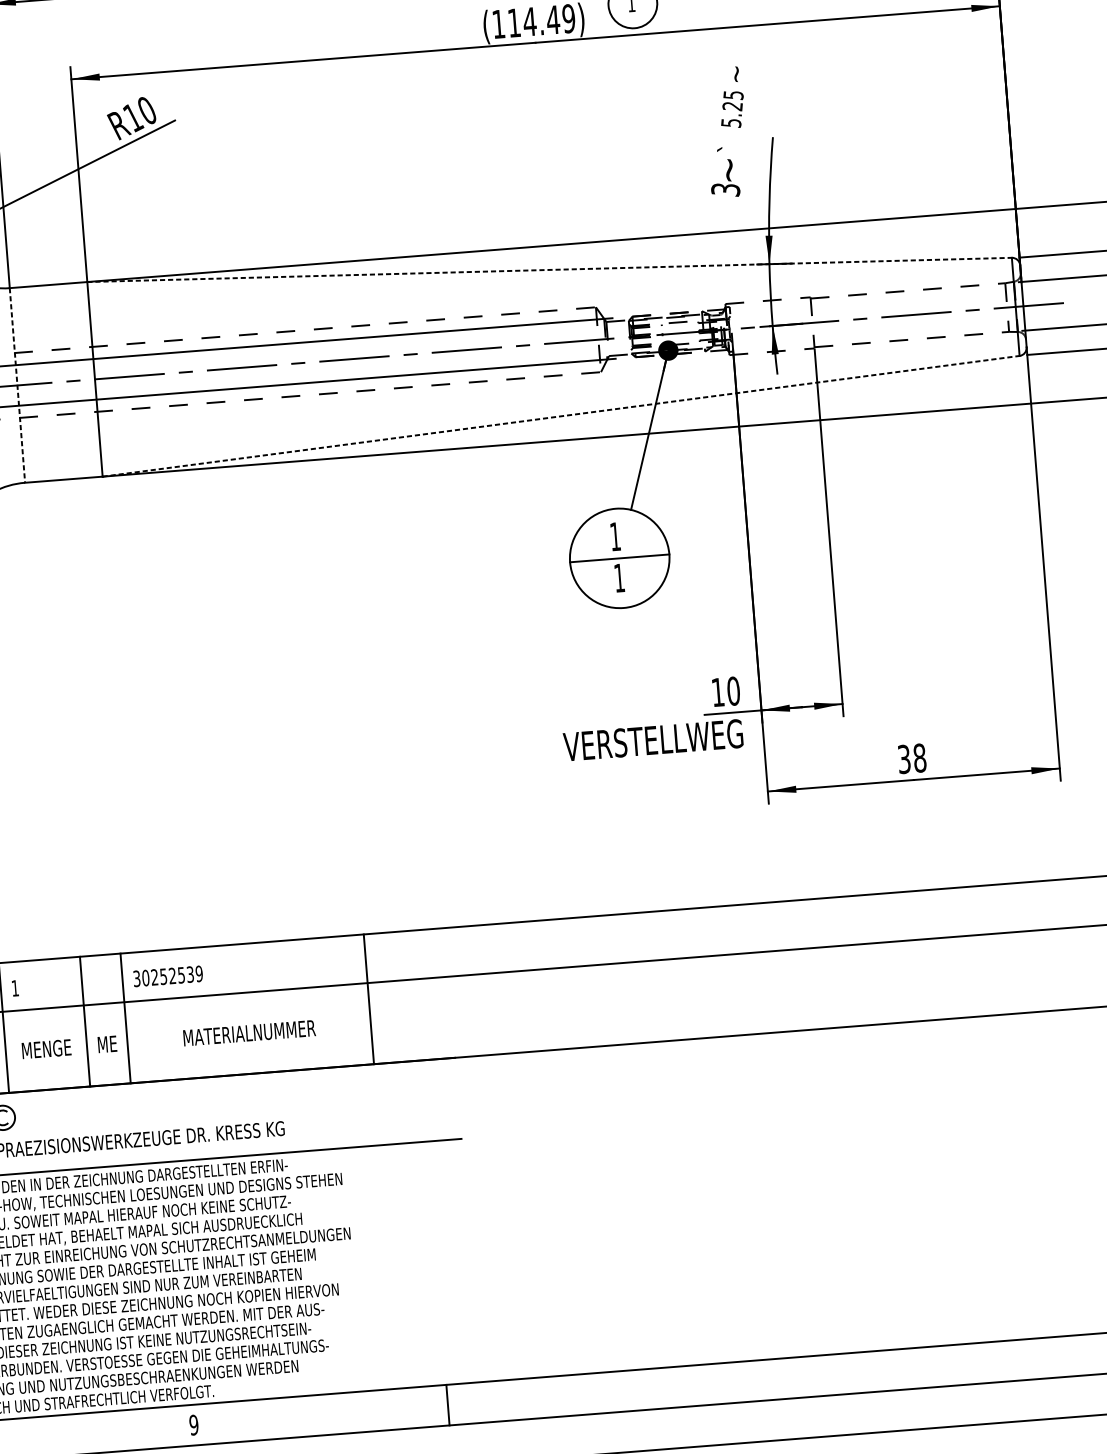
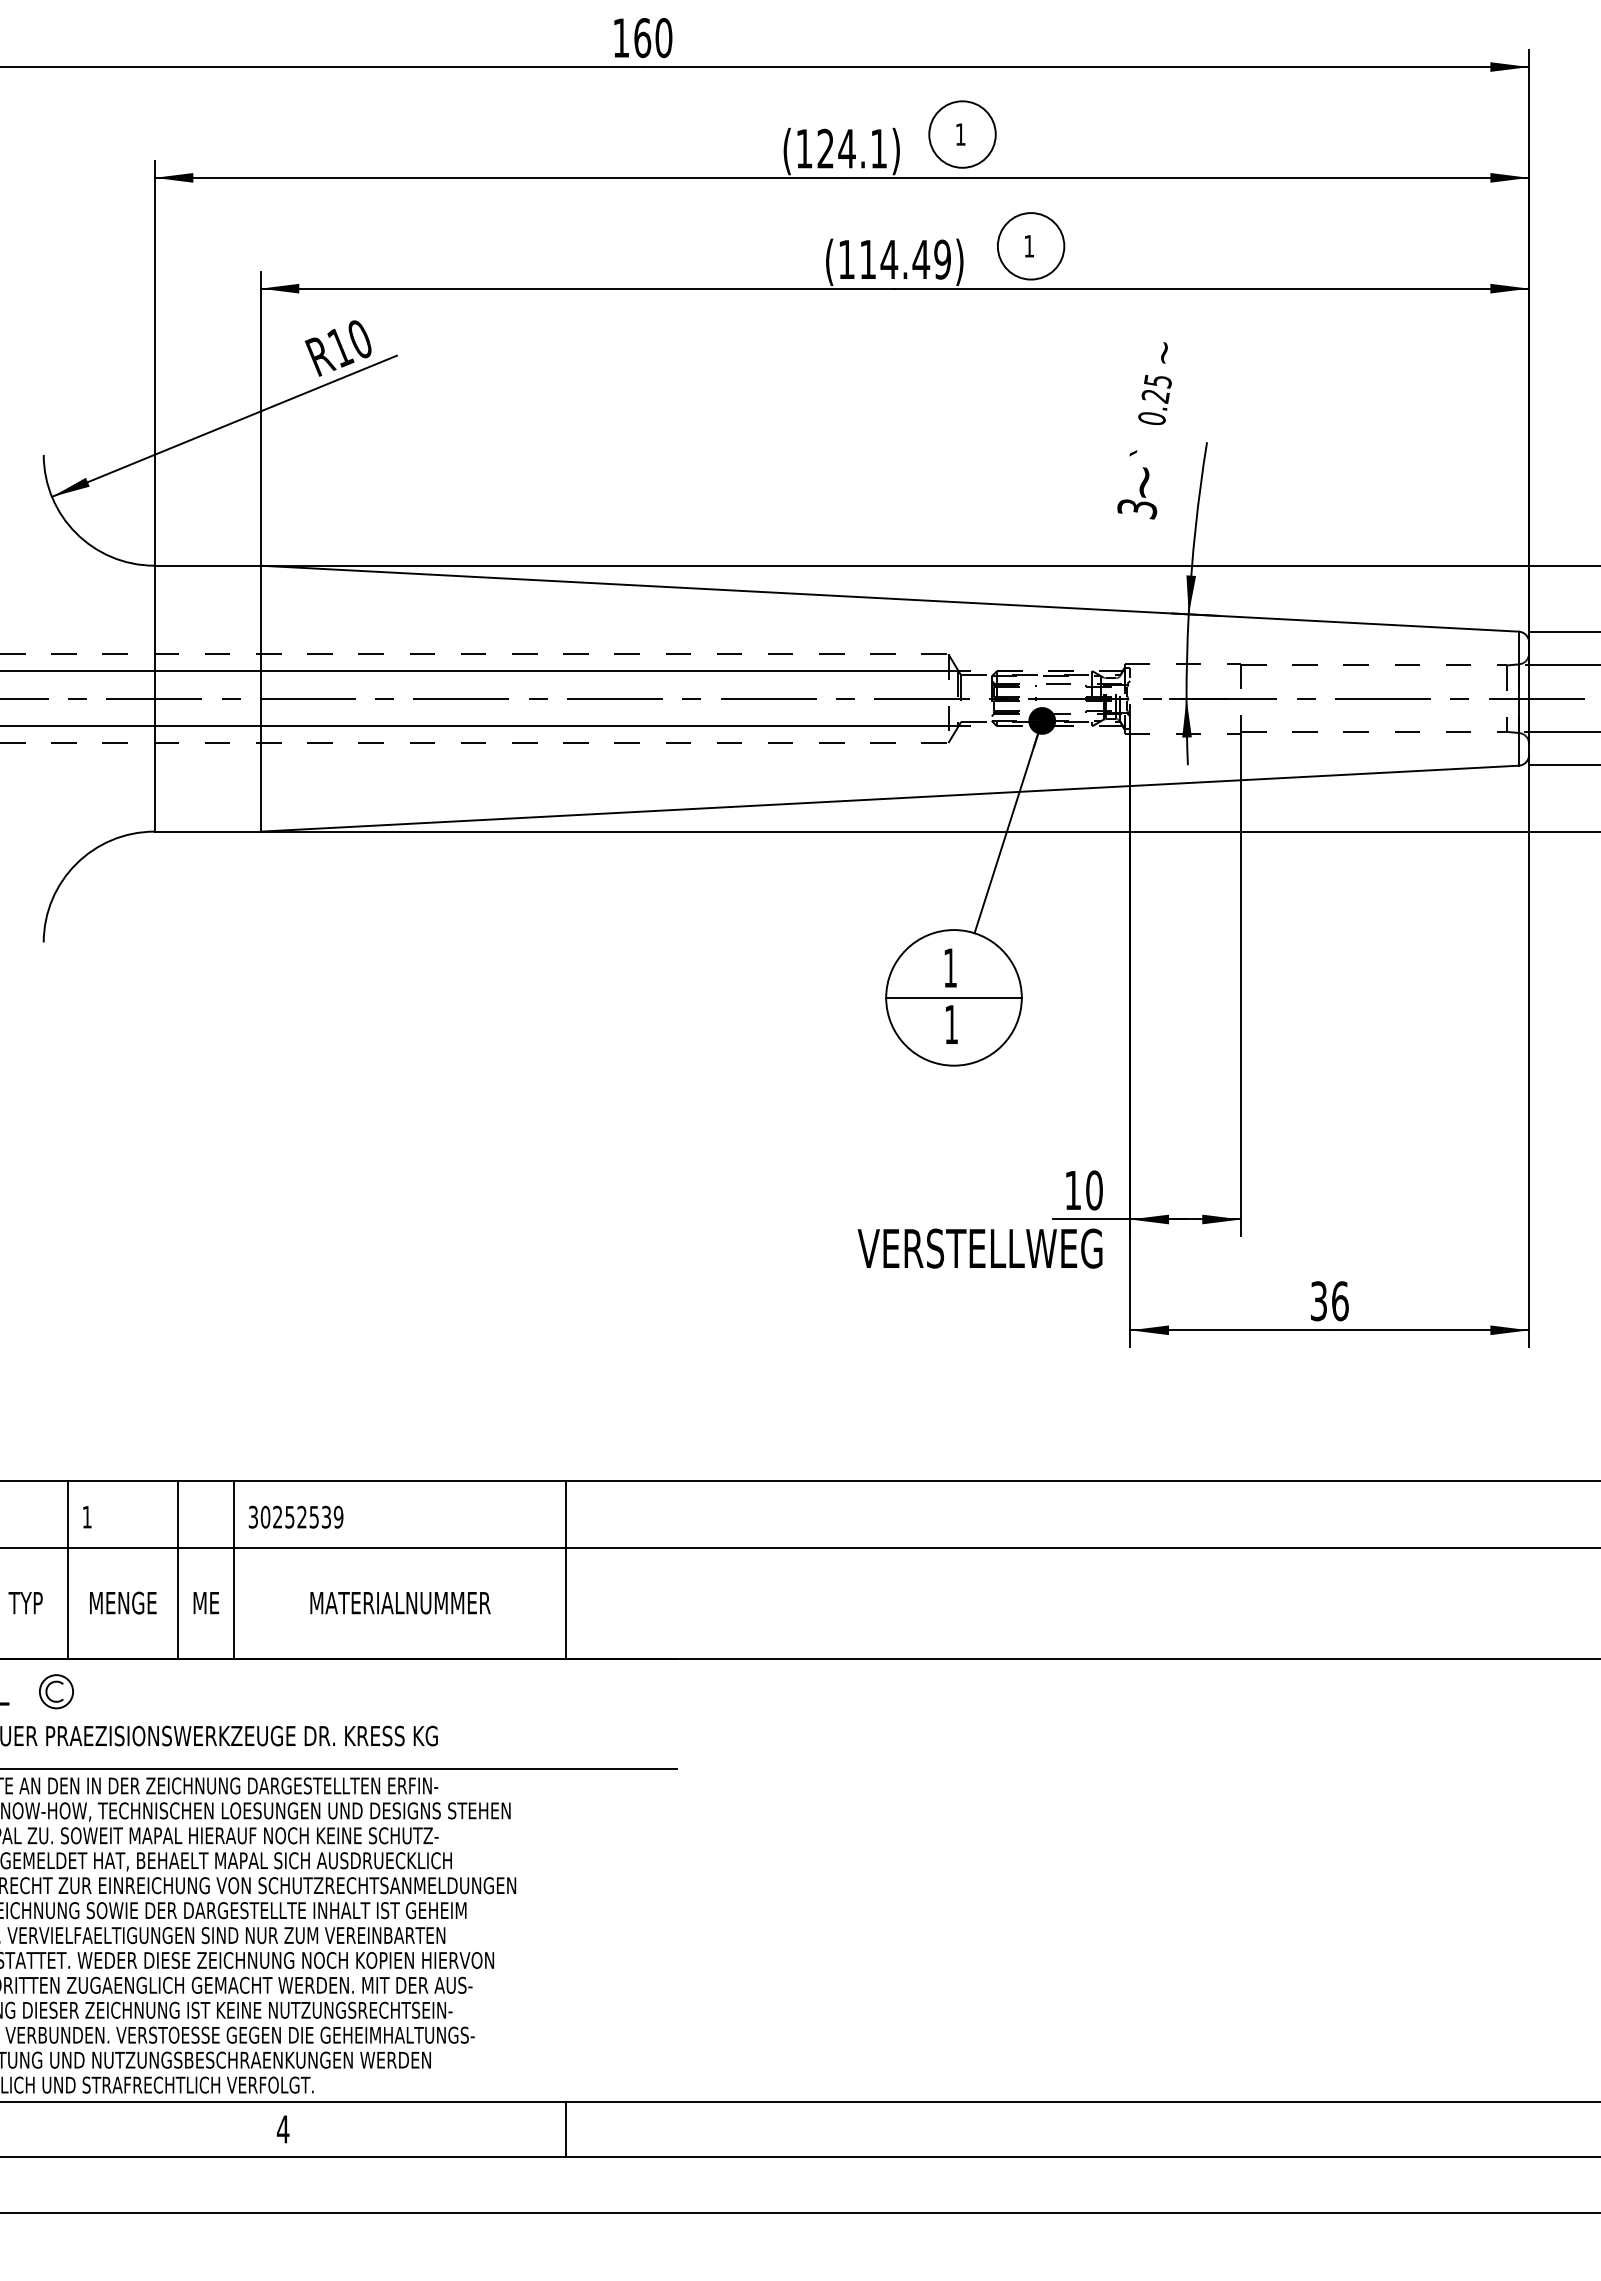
text: (730, 123) -> (1151, 419), 5.25 -> 0.25
line: (549, 269) -> (889, 598), dashed -> solid
line: (17, 385) -> (154, 698), dashed -> solid
line: (561, 416) -> (889, 798), dashed -> solid
text: (920, 758) -> (1340, 1301), 38 -> 36
line: (448, 1405) -> (566, 2129), moved
text: (193, 1425) -> (282, 2129), 9 -> 4

